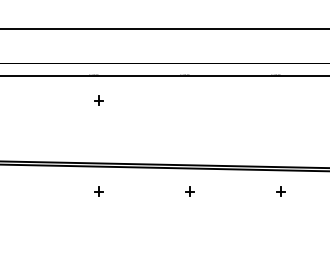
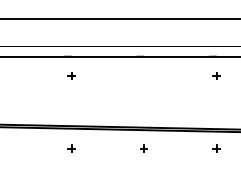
part: (280, 100) -> (216, 76), added

